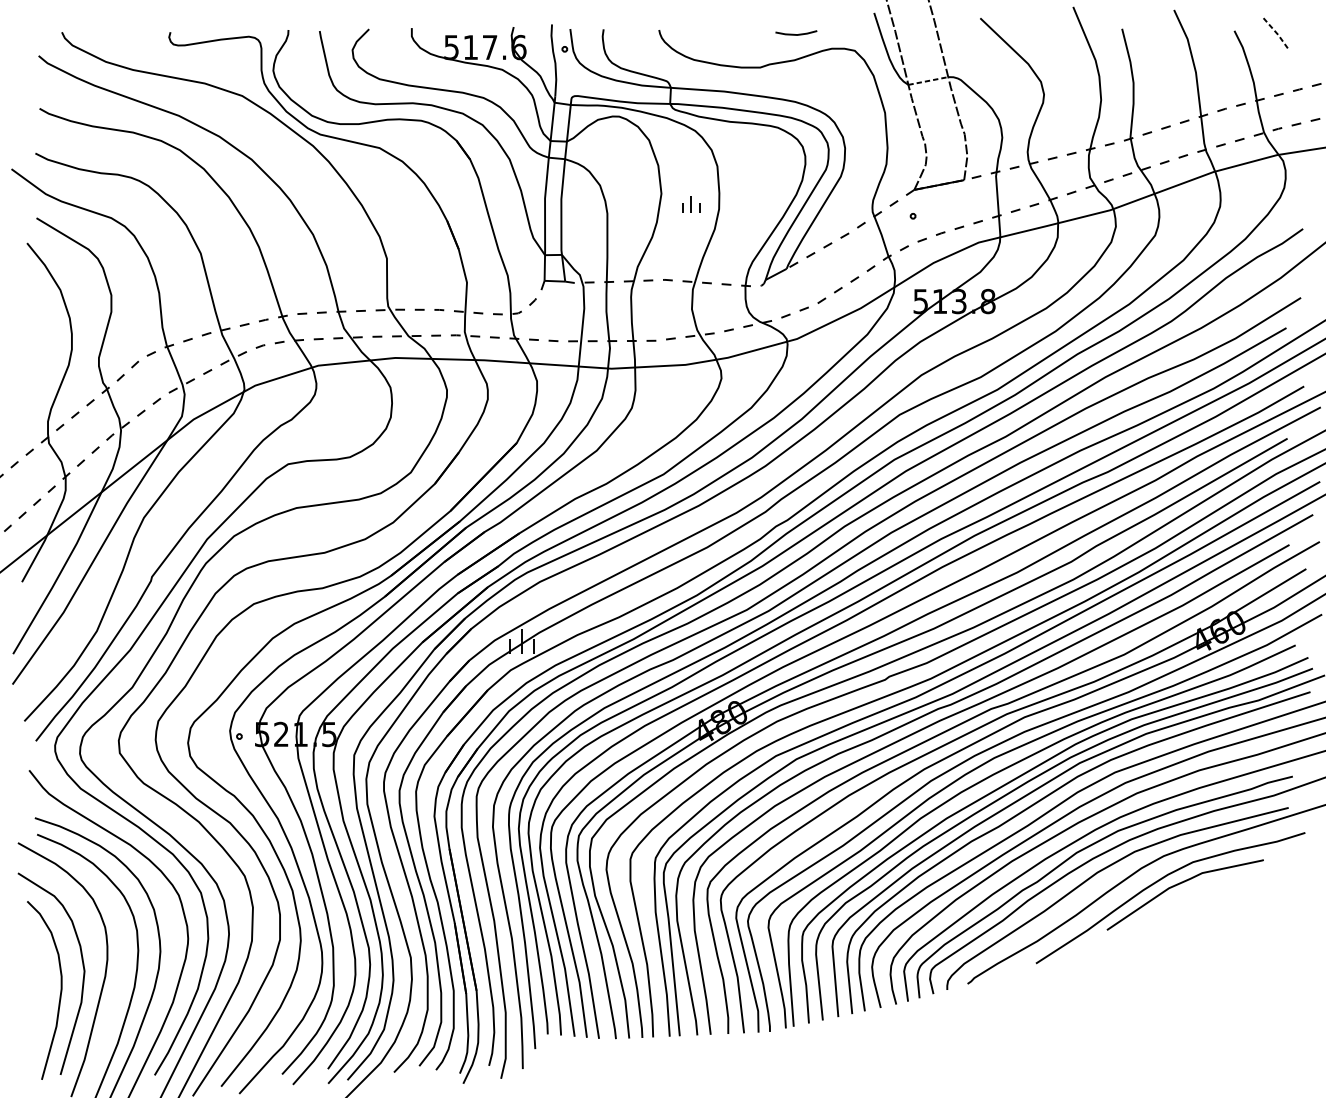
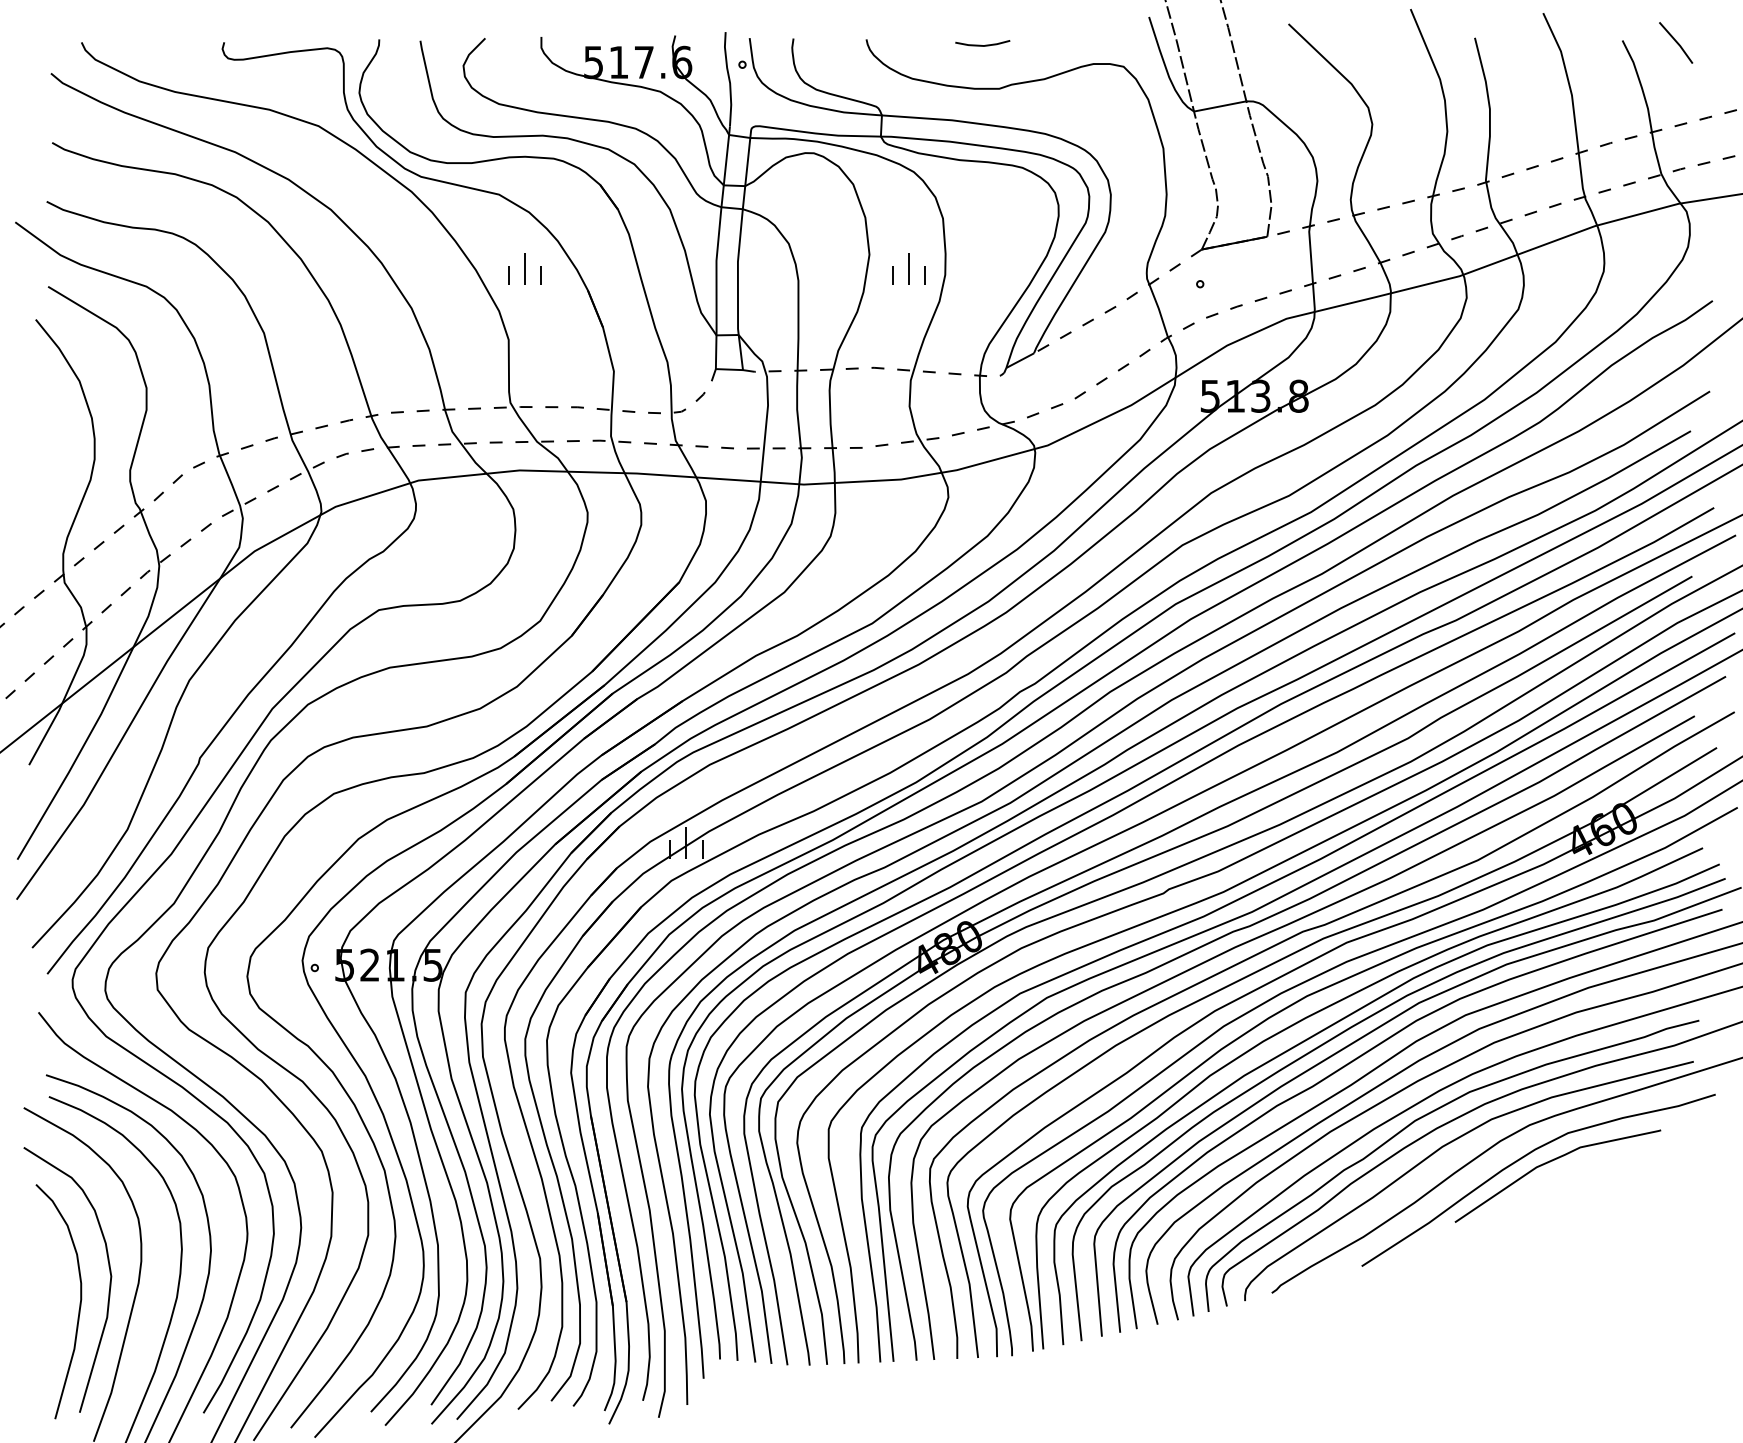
line: (1275, 32) -> (1676, 42), dashed -> solid
line: (796, 34) -> (982, 45), moved
line: (928, 81) -> (1220, 106), dashed -> solid
part: (398, 204) -> (524, 268), added
part: (691, 204) -> (908, 268), size x1.43

